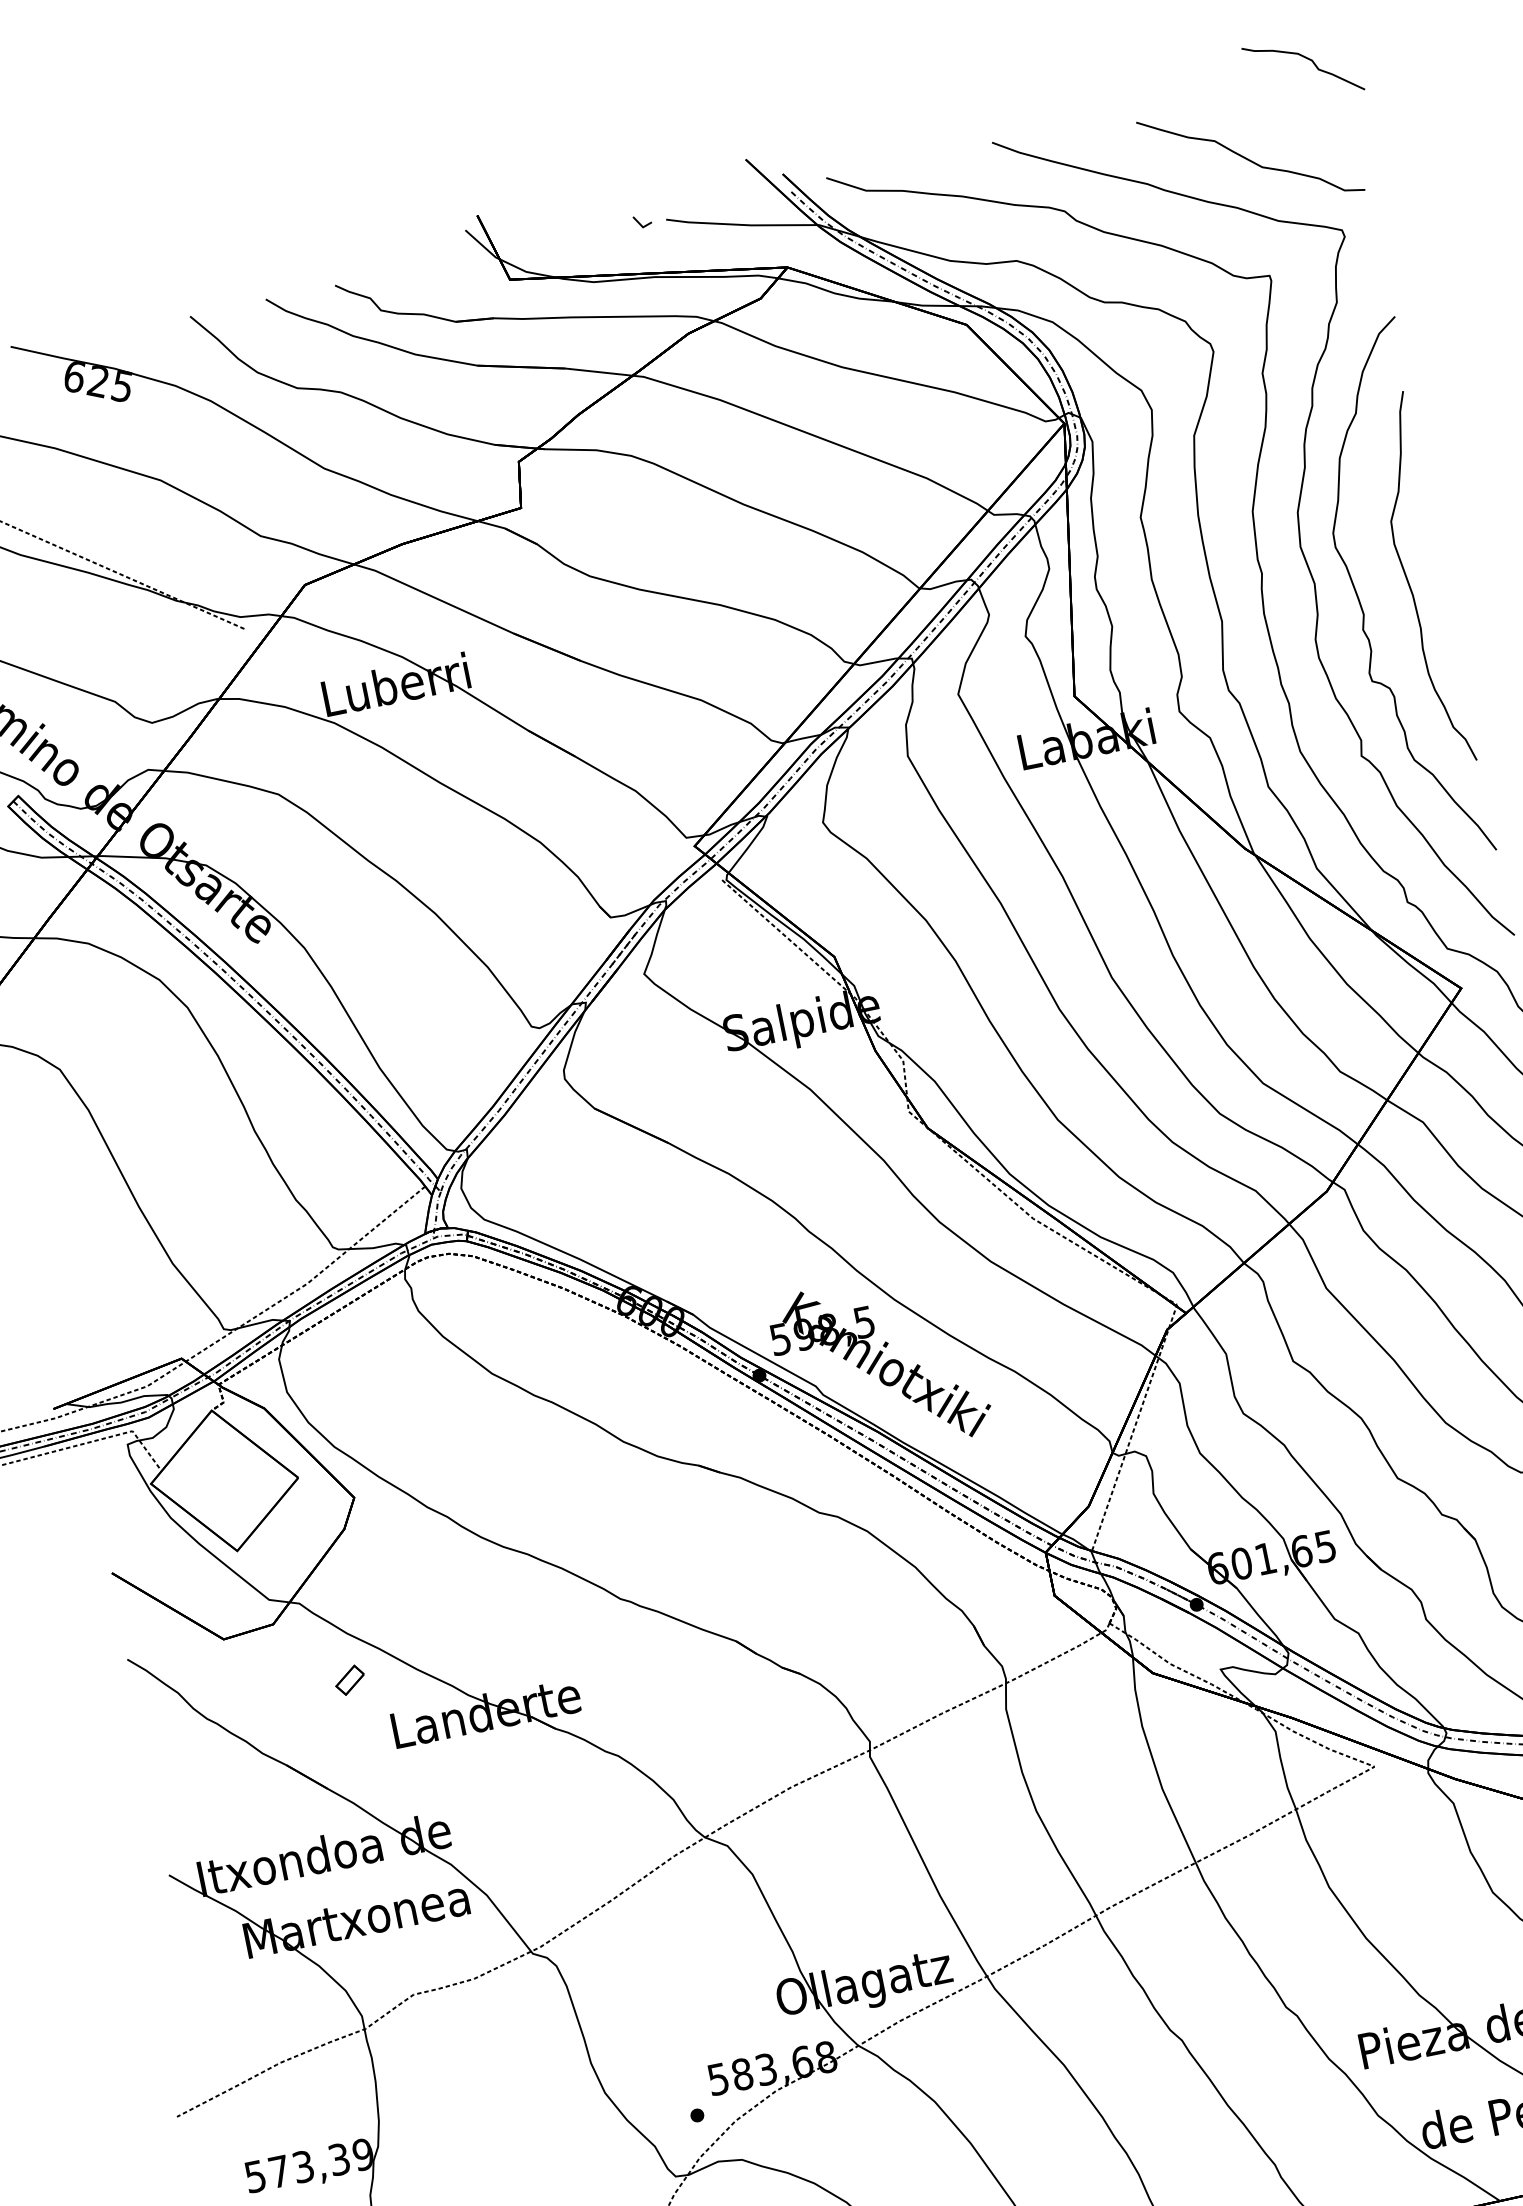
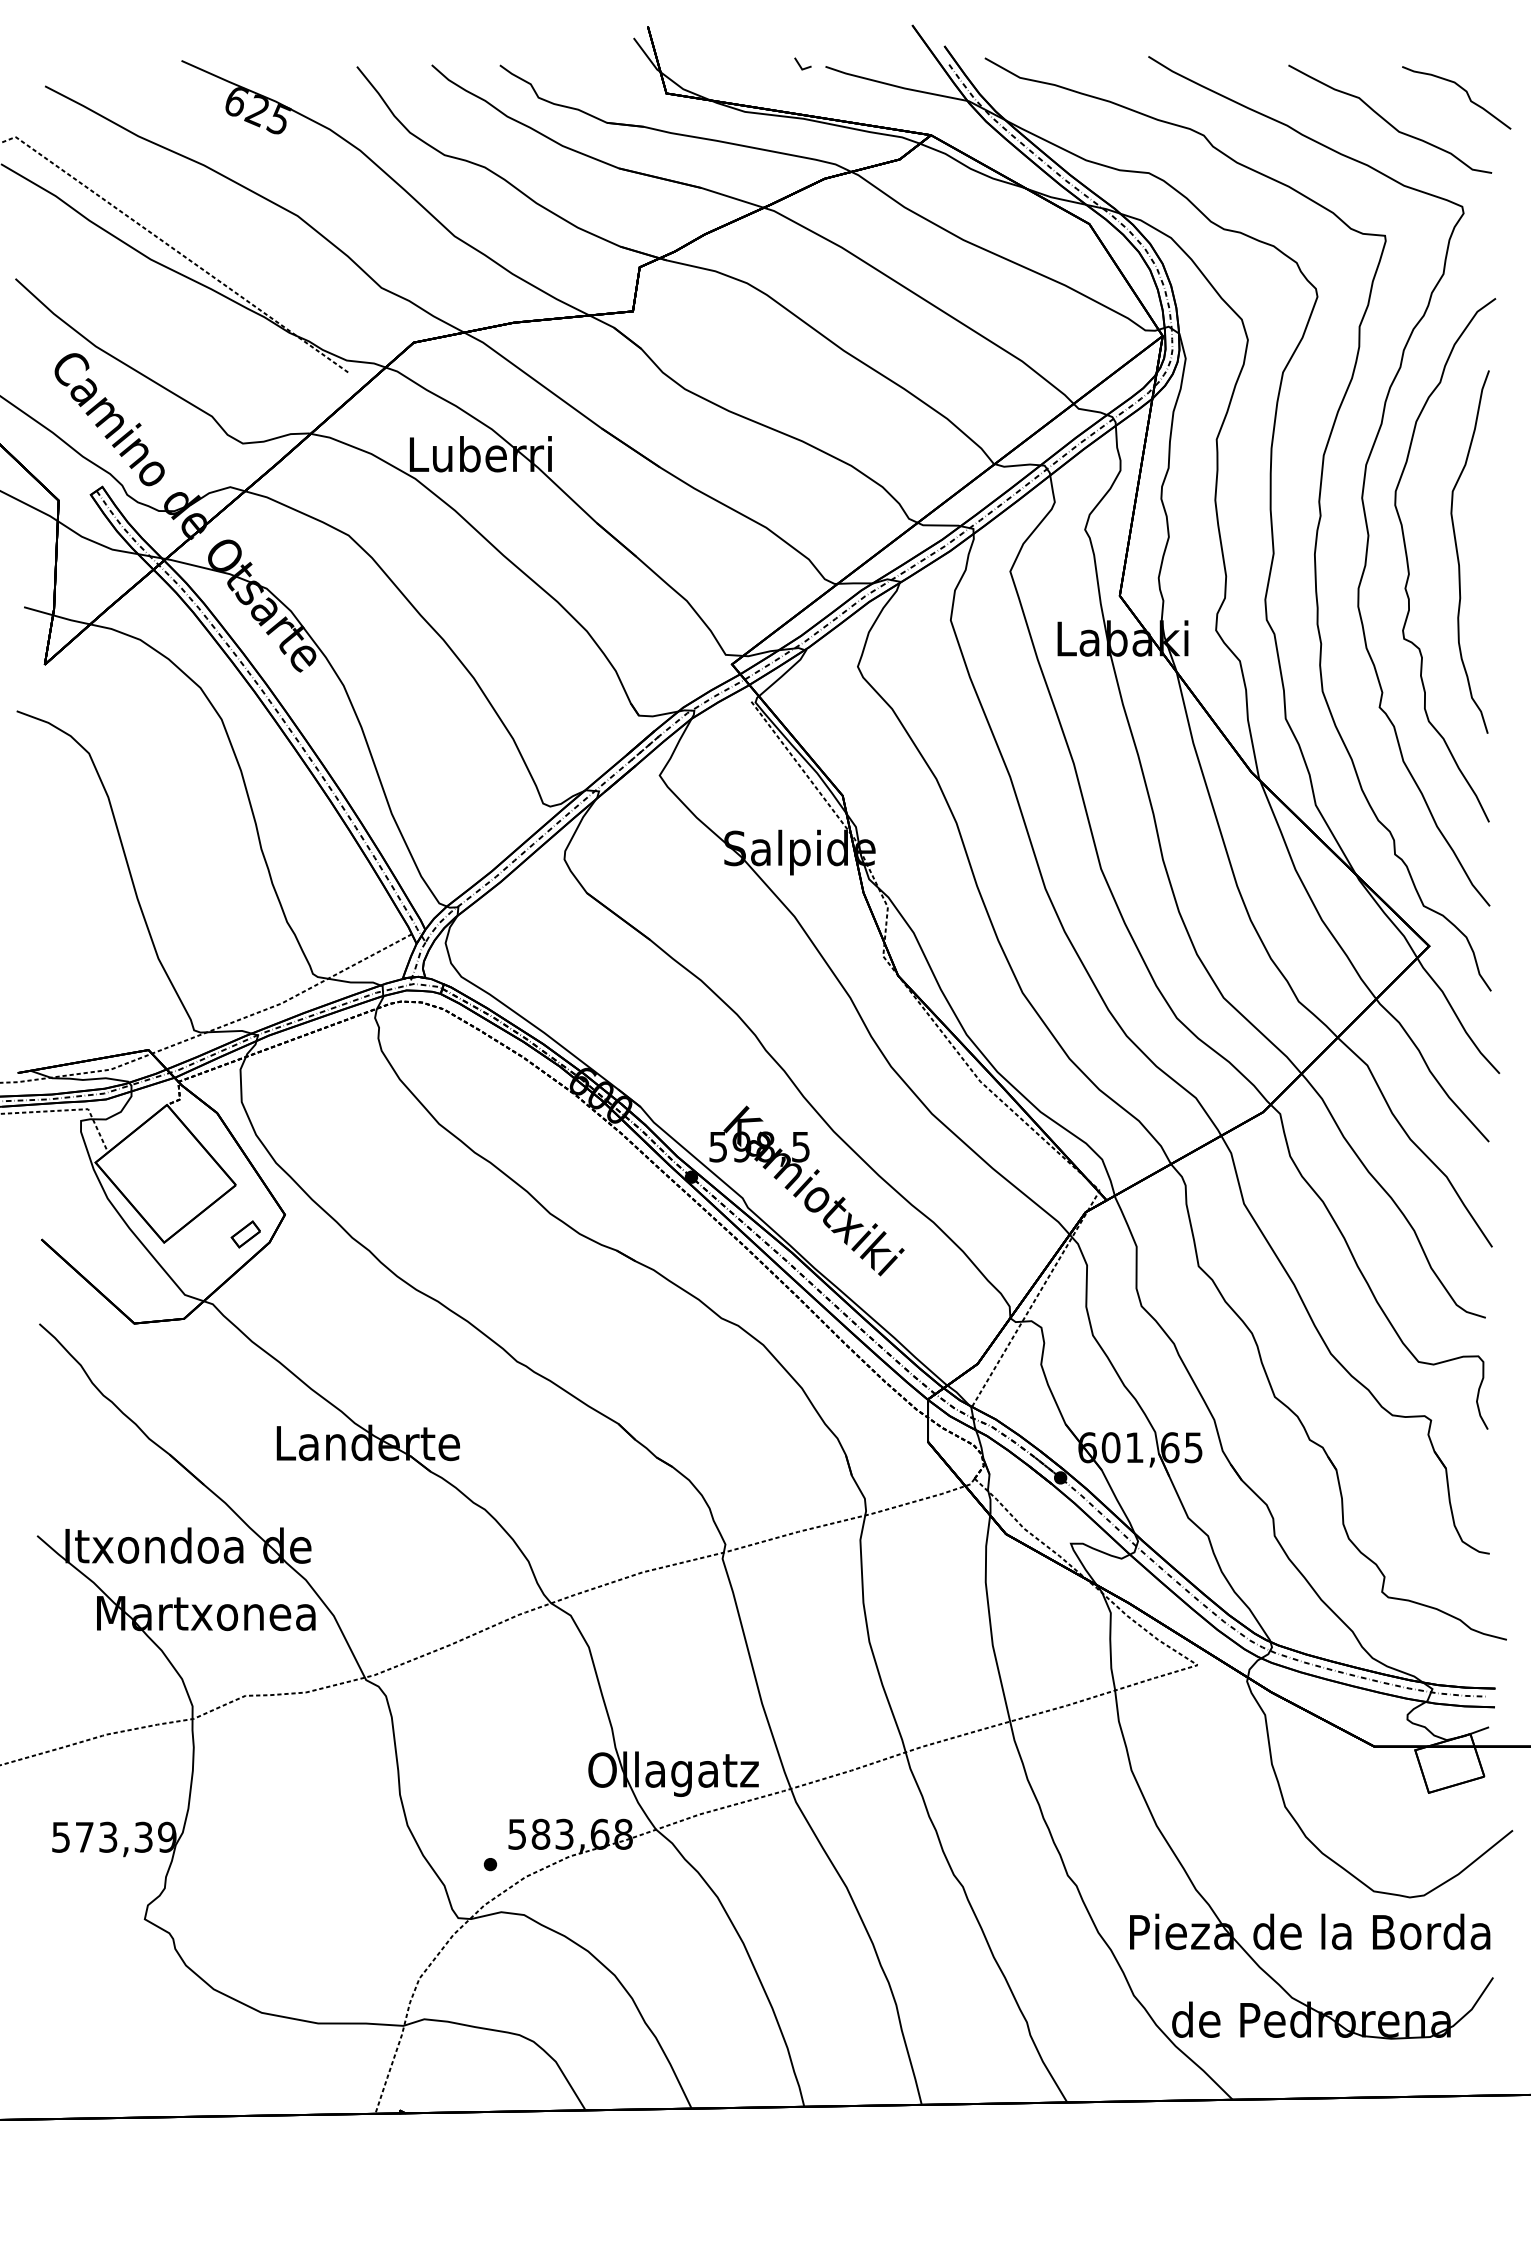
curve: (1305, 58) -> (1460, 88), moved
part: (349, 1680) -> (245, 1234), moved

